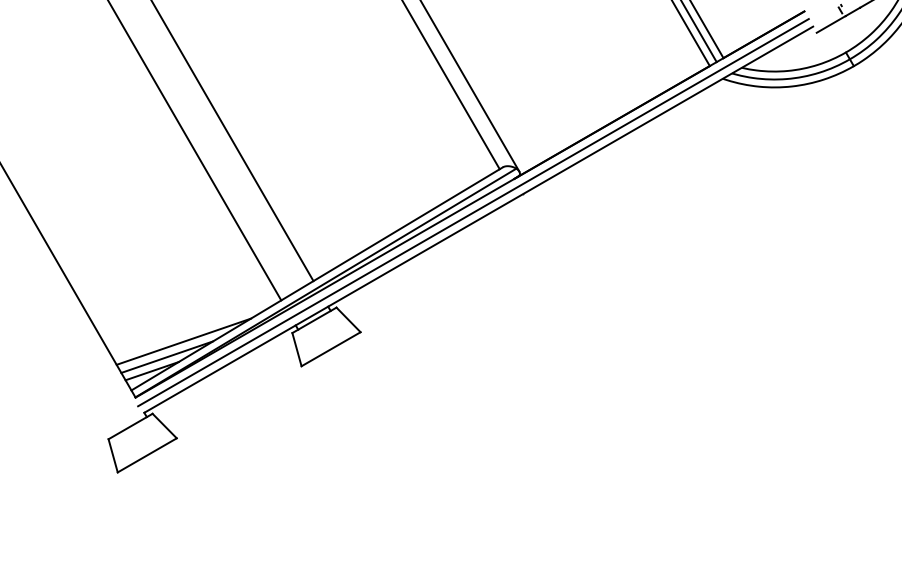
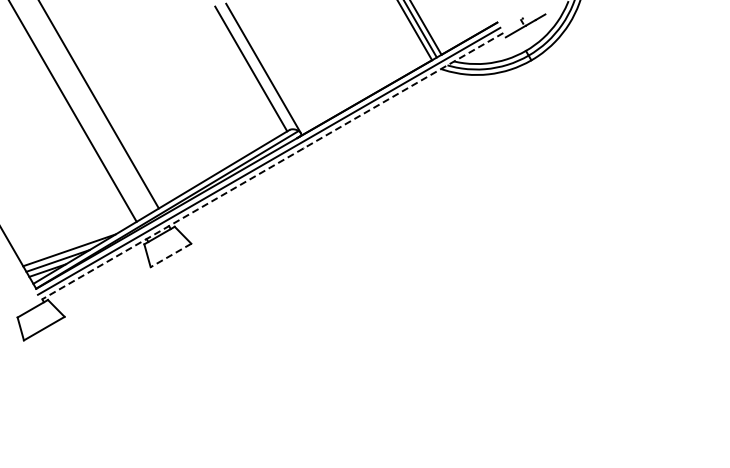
line: (478, 220) -> (272, 166), solid -> dashed
line: (330, 349) -> (170, 255), solid -> dashed

